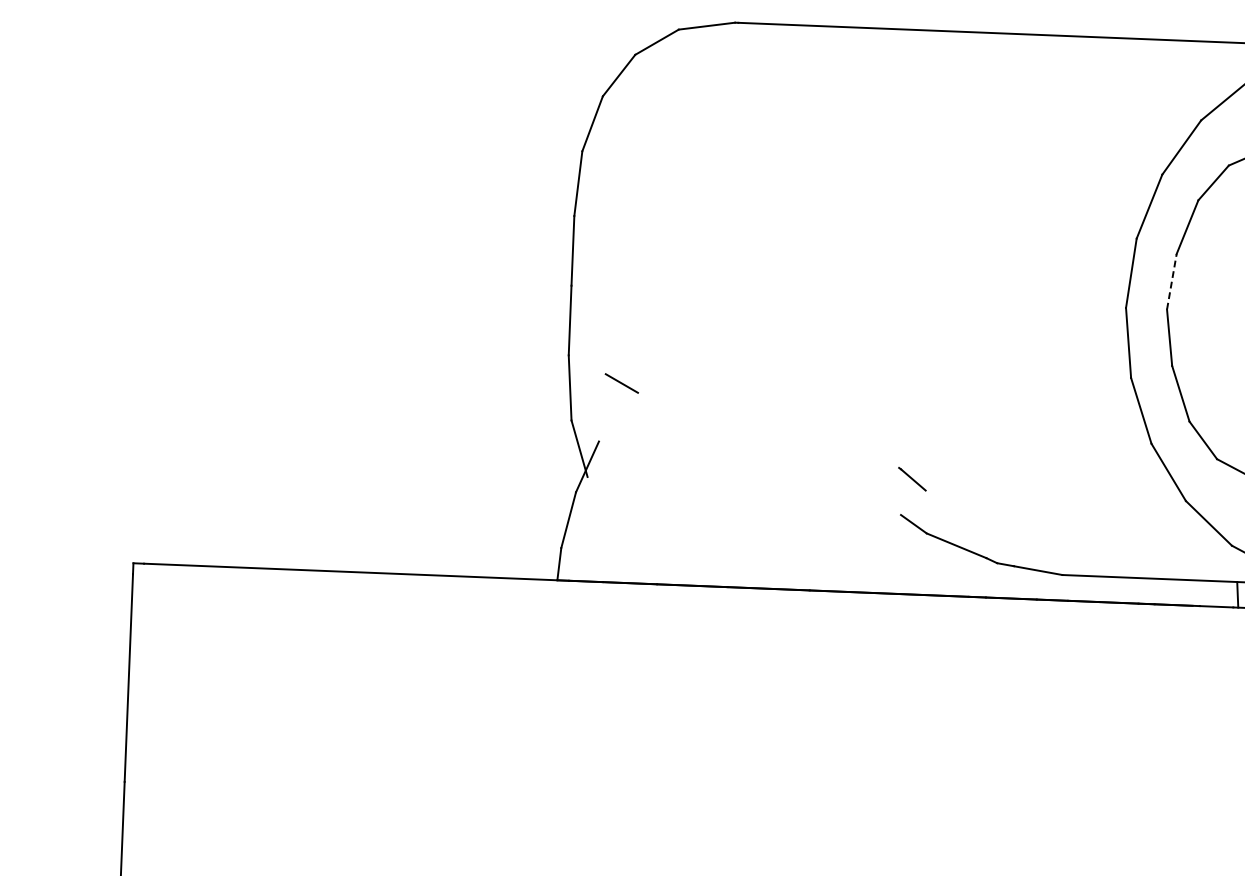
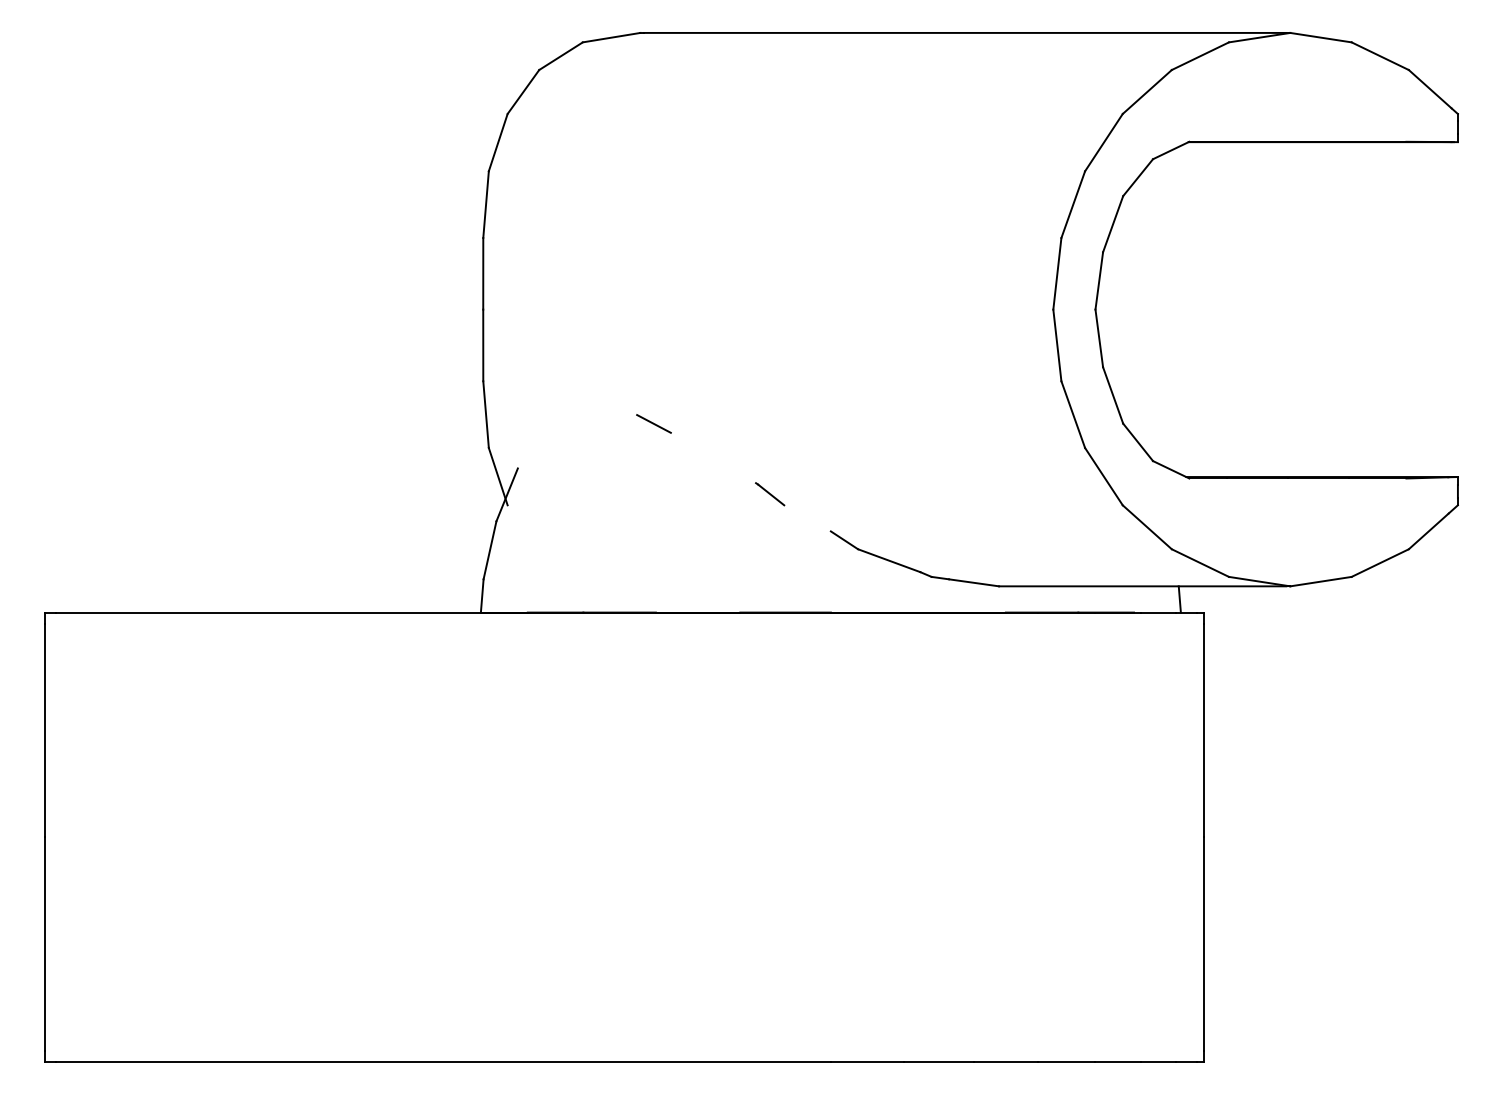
line: (1172, 281) -> (1099, 280), dashed -> solid
line: (621, 383) -> (653, 423), moved
line: (912, 479) -> (770, 494), moved

